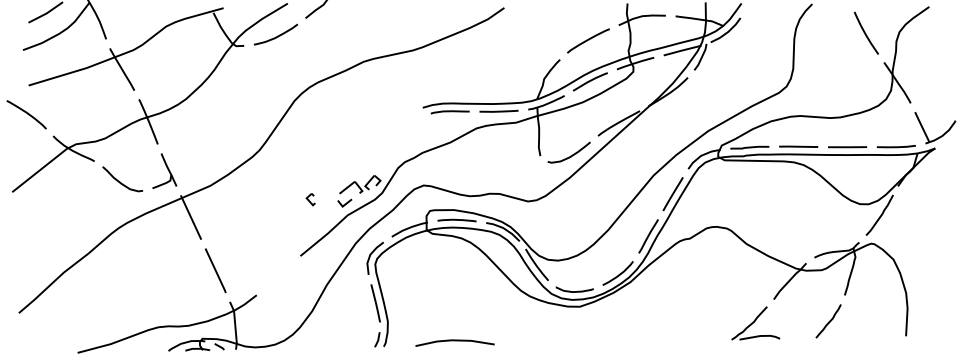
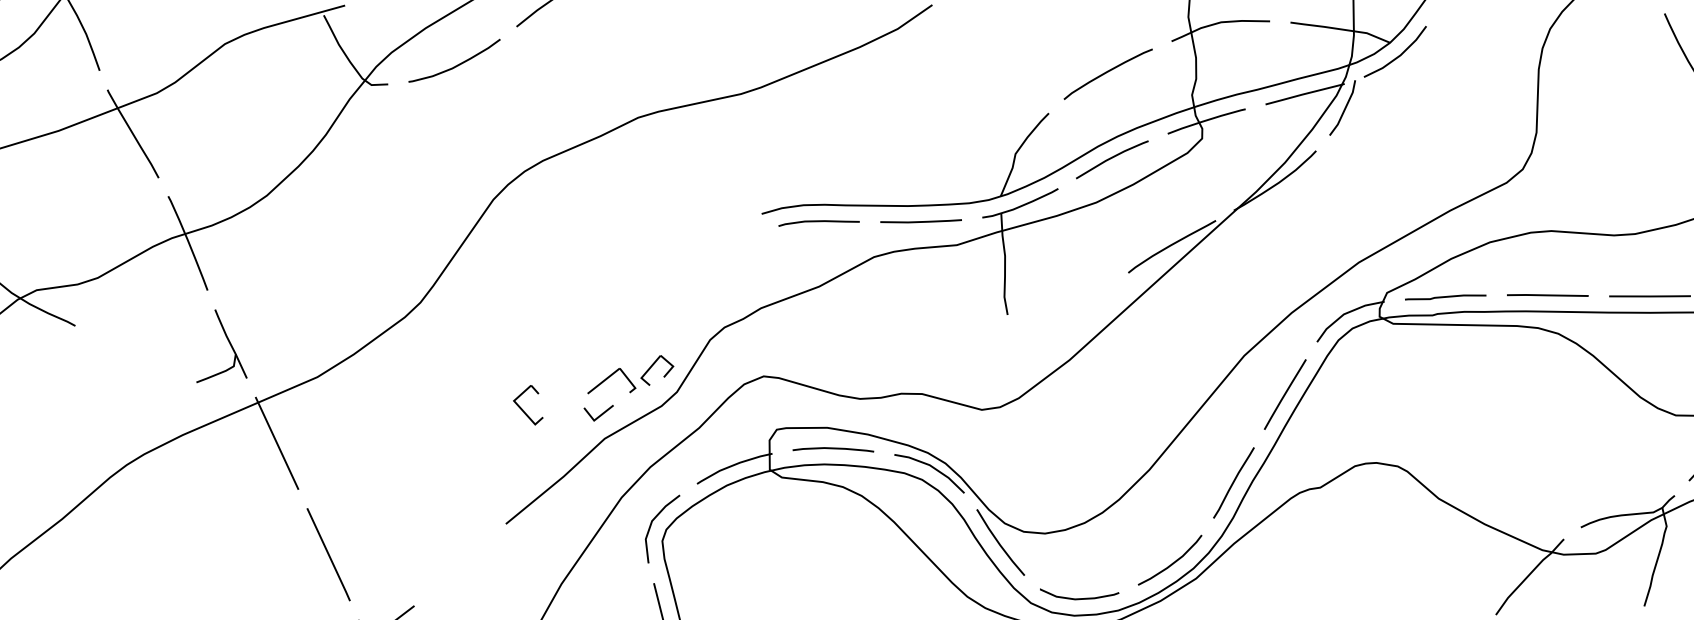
curve: (570, 155) -> (1070, 313), removed
curve: (120, 181) -> (129, 368), removed
part: (310, 199) -> (526, 405), size x1.6

